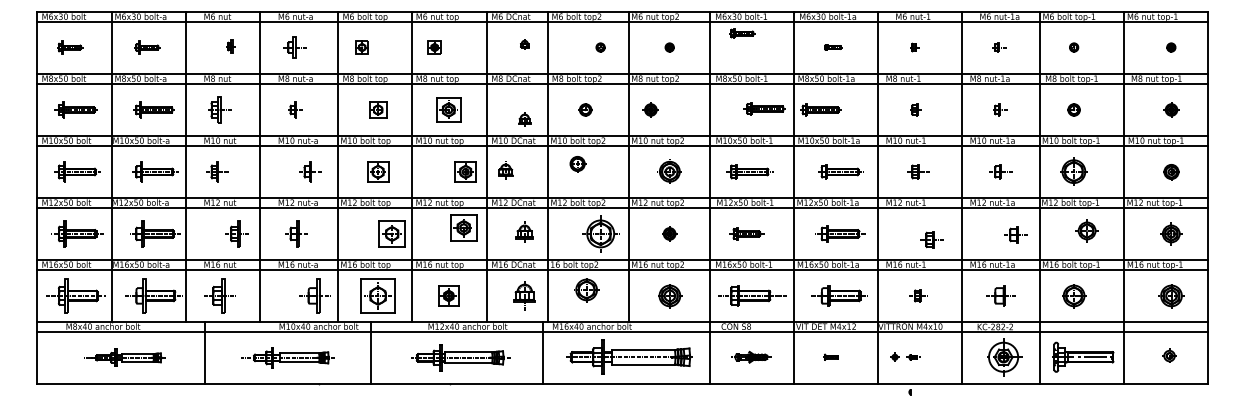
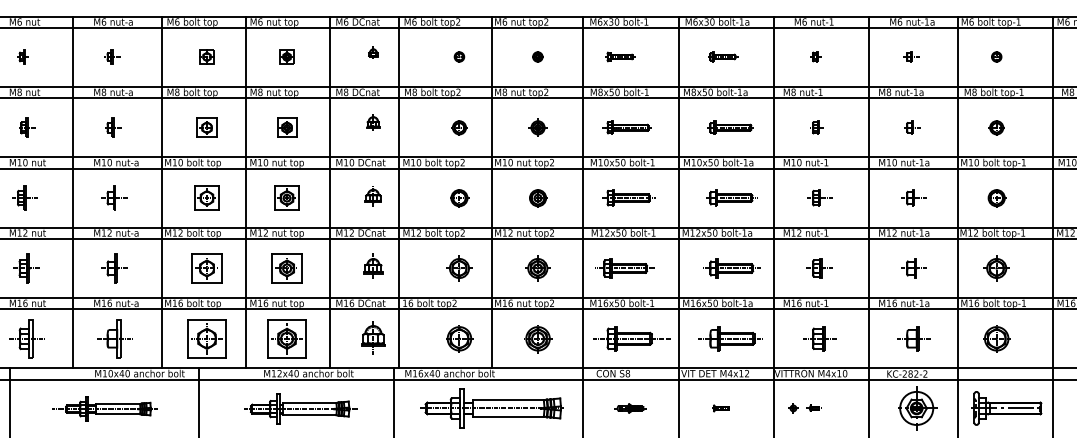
part: (742, 33) -> (620, 56), moved
part: (230, 46) -> (22, 56), moved
part: (294, 47) -> (112, 56), size x0.62
part: (361, 47) -> (206, 56), moved
part: (434, 47) -> (286, 56), moved
part: (833, 47) -> (723, 56), size x1.43
part: (764, 108) -> (627, 127), moved
part: (219, 109) -> (26, 127), size x0.62
part: (448, 109) -> (286, 127), size x0.71
part: (585, 109) -> (459, 127), moved
part: (650, 109) -> (537, 127), moved
part: (820, 109) -> (730, 127), moved
part: (524, 119) -> (373, 122), moved
part: (577, 164) -> (459, 198), moved
part: (505, 170) -> (373, 196), moved
part: (310, 171) -> (114, 197), moved
part: (465, 171) -> (286, 197), moved
part: (669, 172) -> (537, 198), size x0.71
part: (1074, 172) -> (997, 198), size x0.62
part: (463, 227) -> (286, 267), moved
part: (1086, 230) -> (996, 267), moved
part: (236, 233) -> (25, 267), moved
part: (391, 233) -> (206, 267), moved
part: (600, 233) -> (459, 267), size x0.62
part: (669, 233) -> (537, 267), size x1.43
part: (746, 233) -> (624, 267), size x1.43
part: (1015, 234) -> (913, 267), moved
part: (931, 239) -> (819, 267), moved
part: (586, 290) -> (459, 339), moved
part: (314, 295) -> (114, 338), moved
part: (448, 295) -> (286, 338), size x1.67
part: (918, 295) -> (820, 338), size x1.67
part: (751, 357) -> (630, 408), size x0.71

